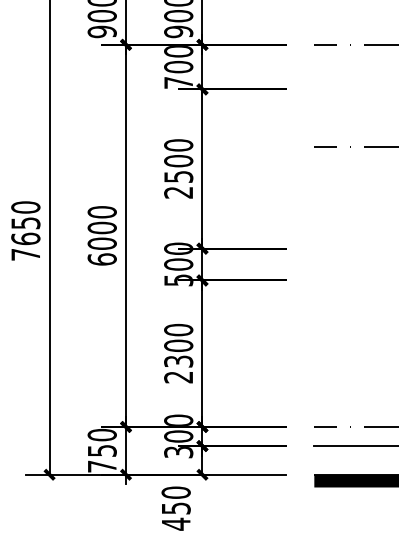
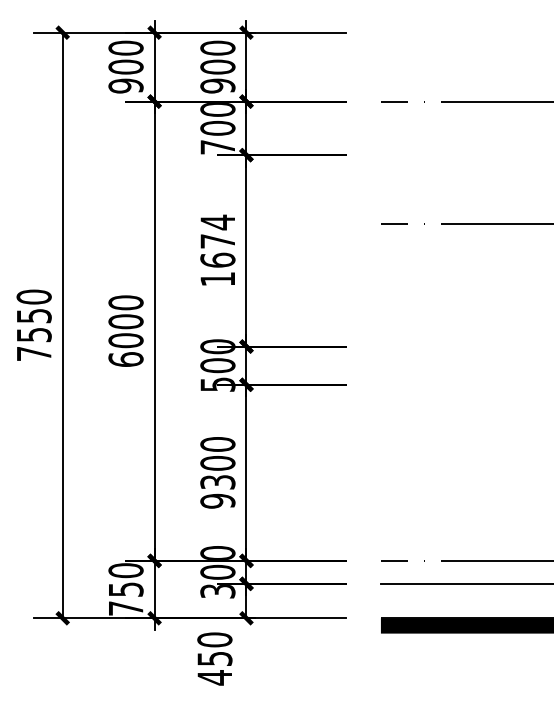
text: (178, 168) -> (217, 250), 2500 -> 1674
text: (25, 238) -> (33, 334), 7650 -> 7550
text: (178, 376) -> (217, 500), 2300 -> 9300

